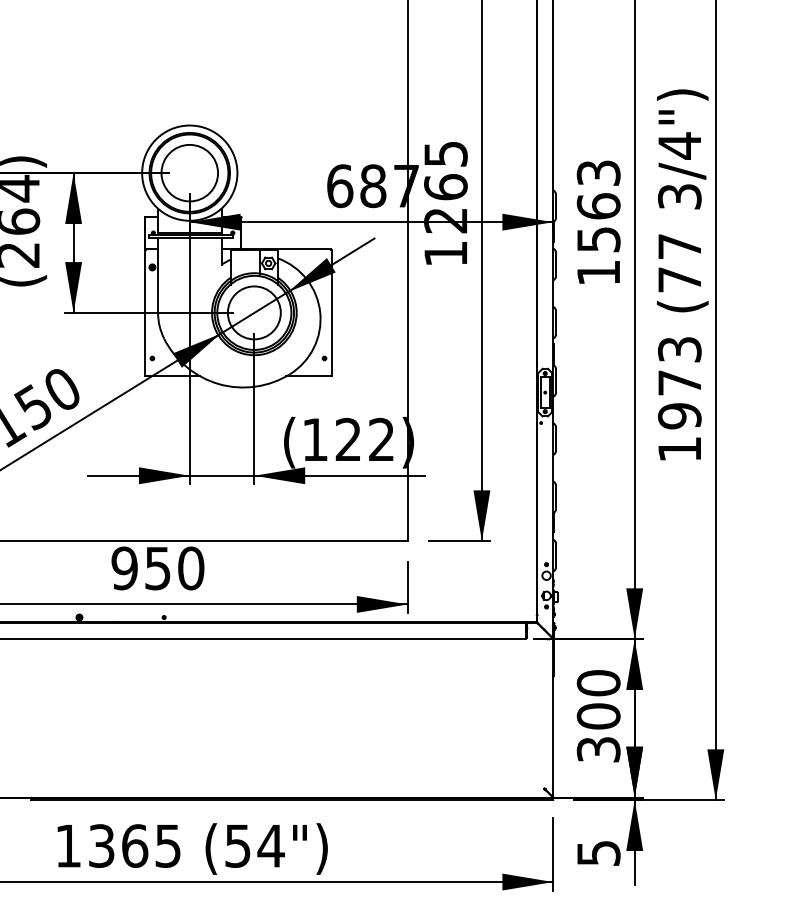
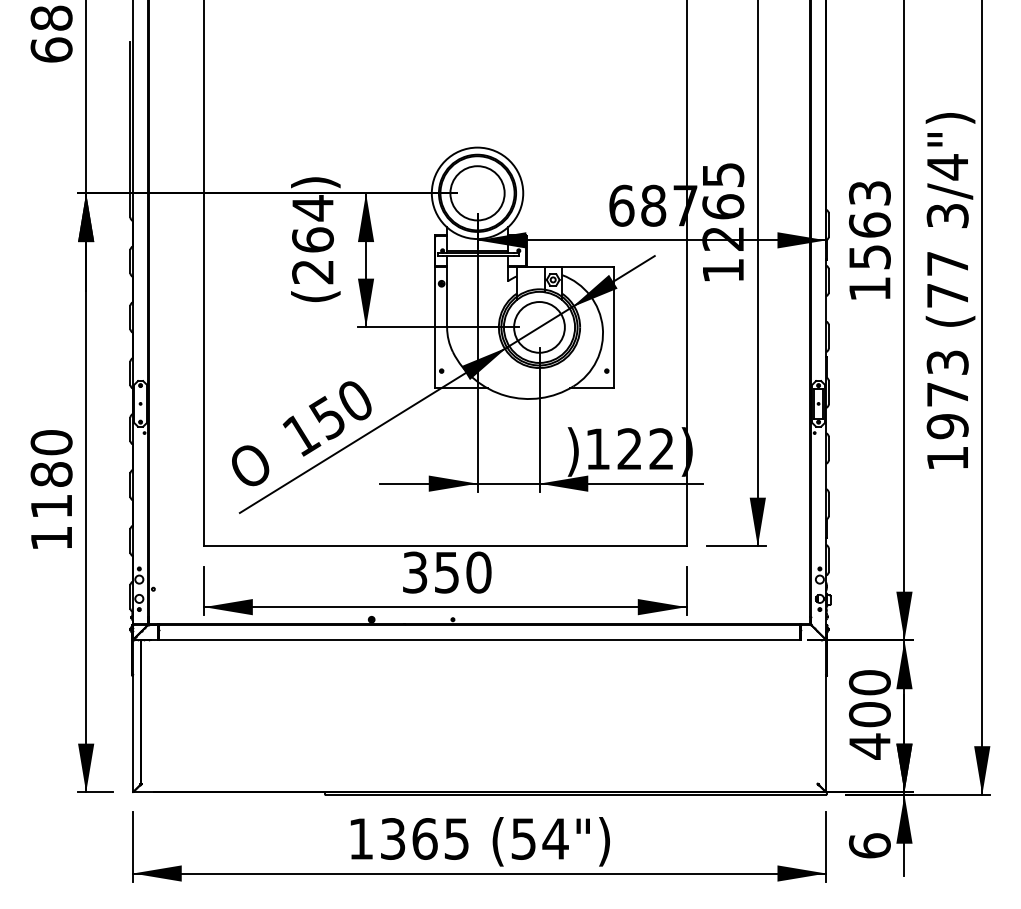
text: (288, 442) -> (572, 451), ( -> )
text: (124, 568) -> (414, 572), 950 -> 350
text: (598, 749) -> (869, 746), 300 -> 400
text: (598, 852) -> (869, 845), 5 -> 6

